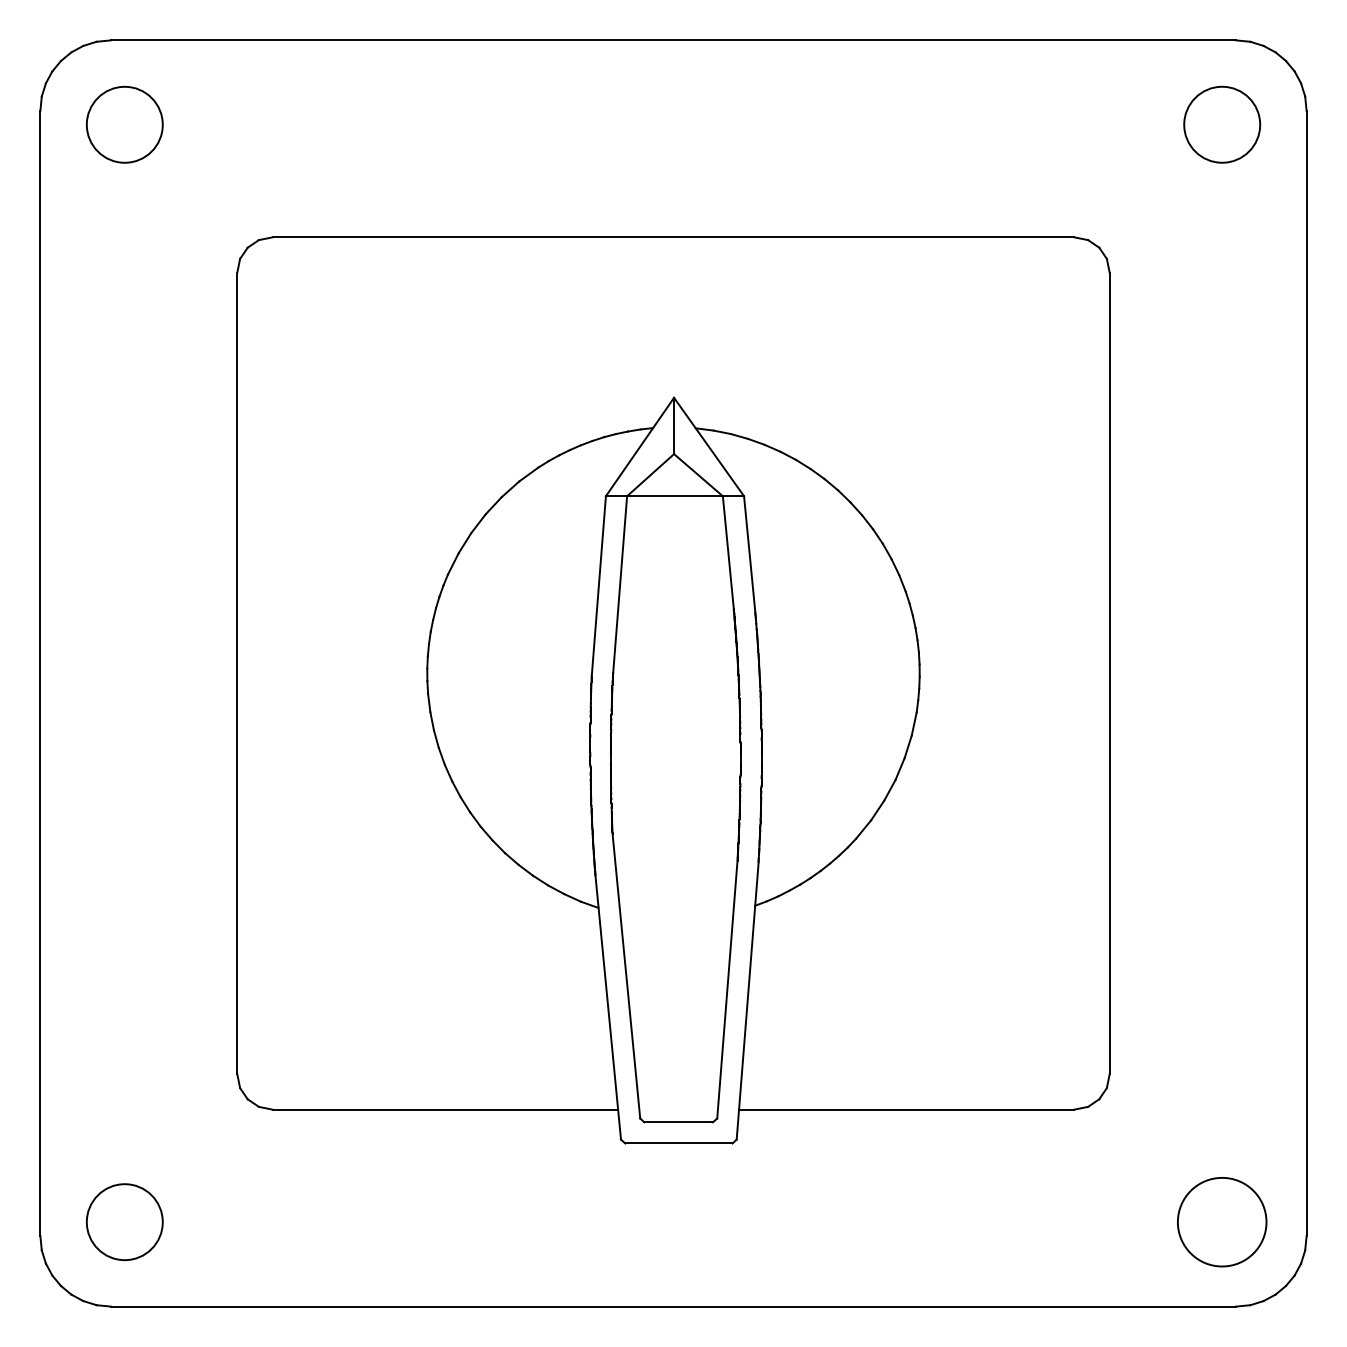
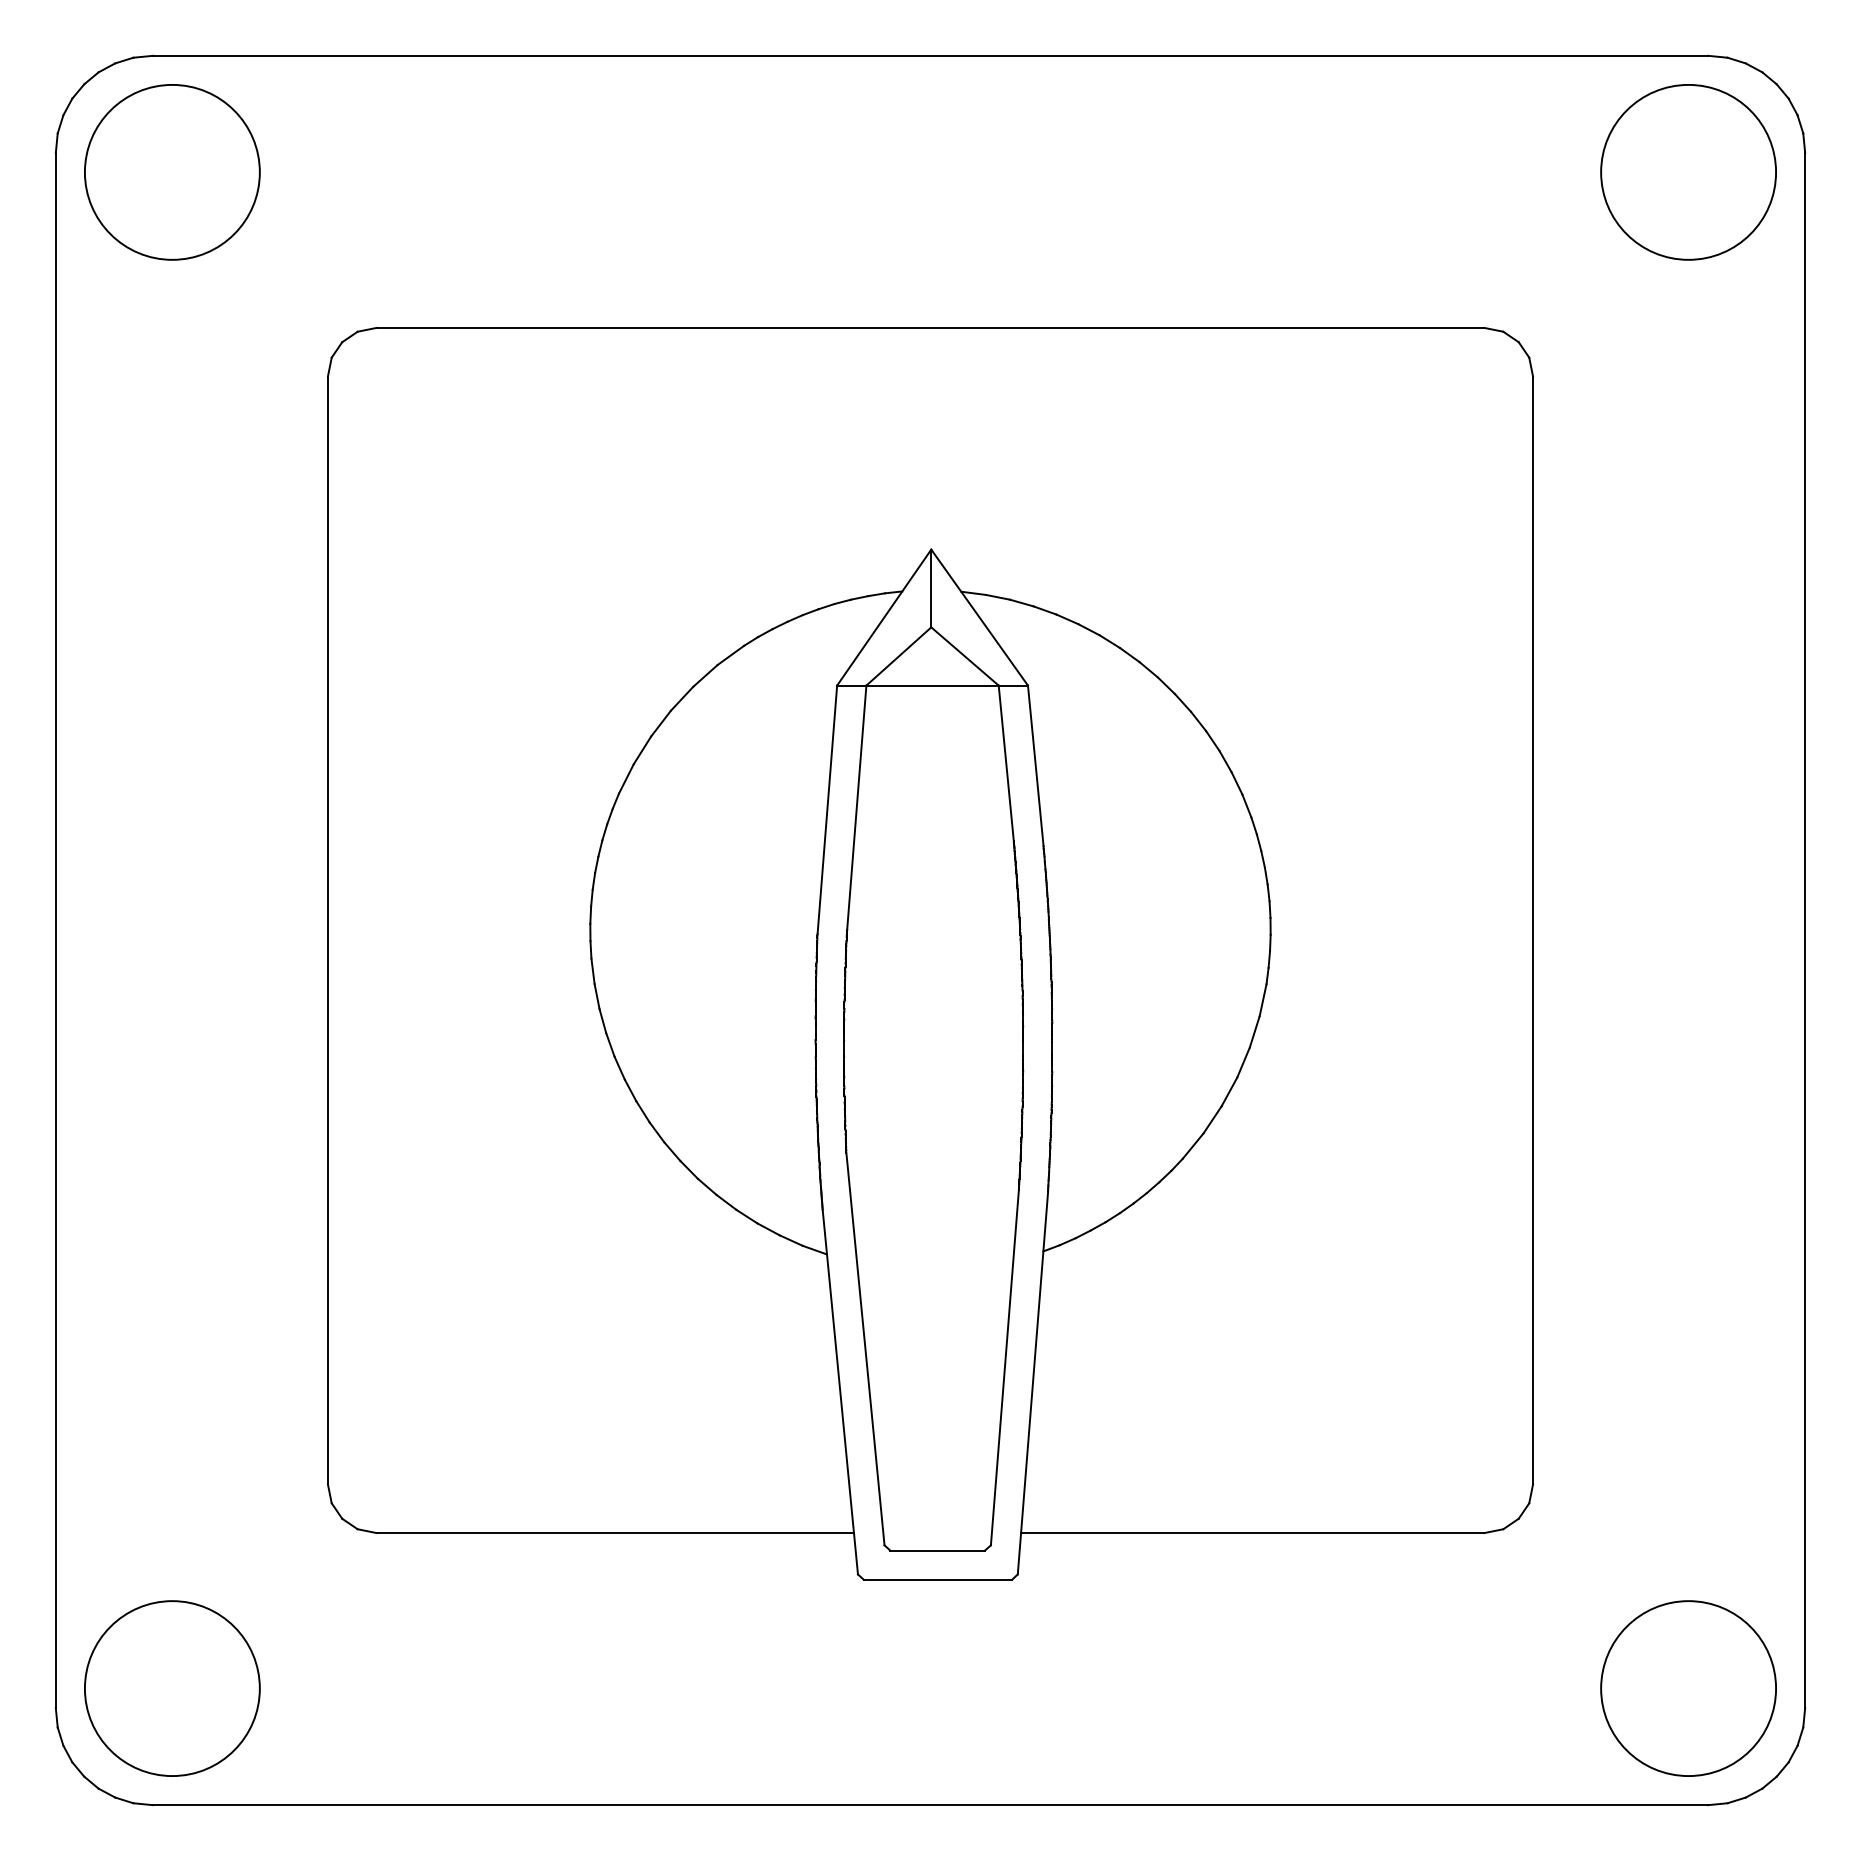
circle: (124, 124) -> (172, 172), size x1.67
circle: (1222, 124) -> (1688, 171), size x1.67
circle: (124, 1222) -> (172, 1688), size x1.67
circle: (1222, 1222) -> (1688, 1688), size x1.43

